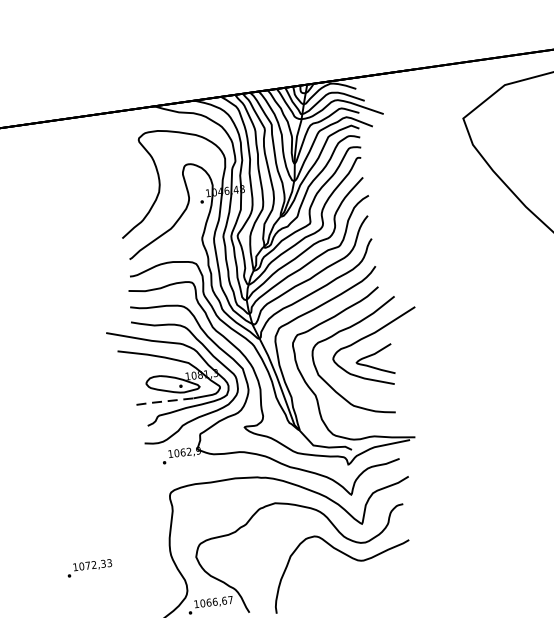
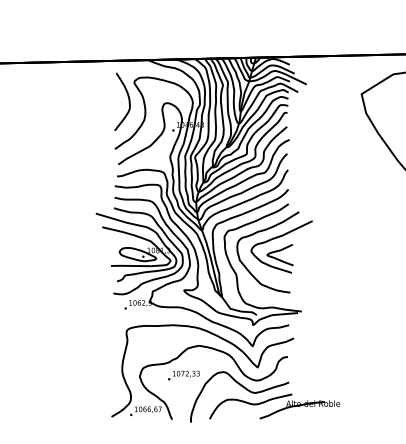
curve: (133, 168) -> (128, 101), added
line: (164, 400) -> (130, 265), dashed -> solid
text: (89, 568) -> (183, 375), moved
part: (392, 576) -> (274, 406), added

